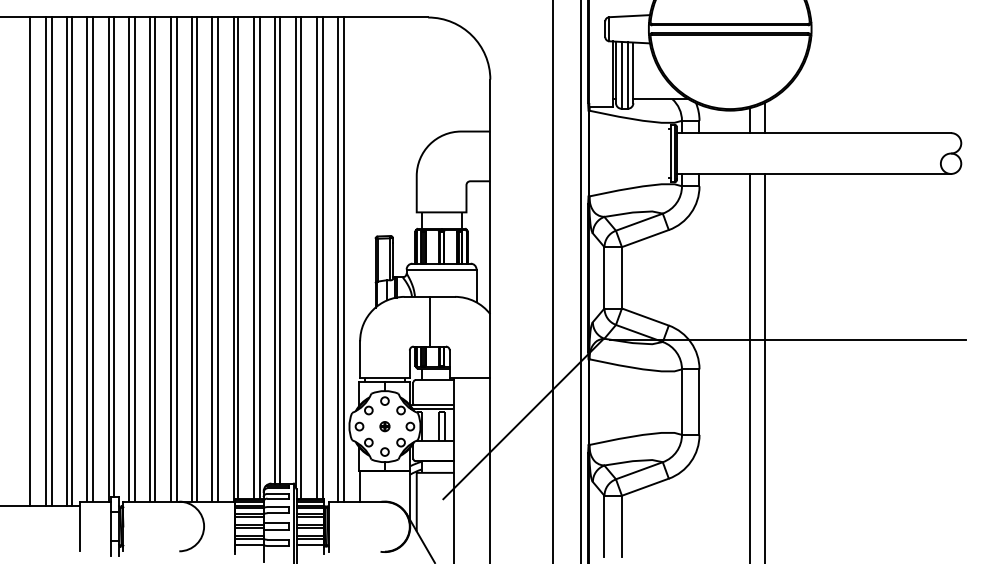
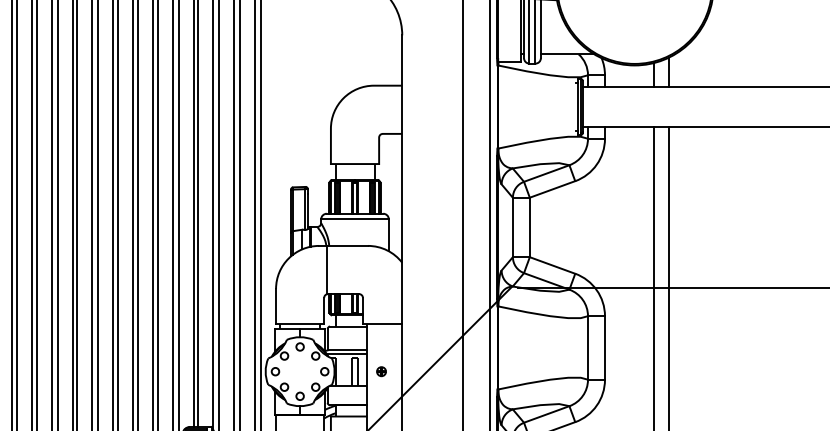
line: (429, 321) -> (326, 269), moved
part: (384, 426) -> (381, 371), moved

